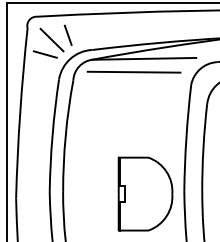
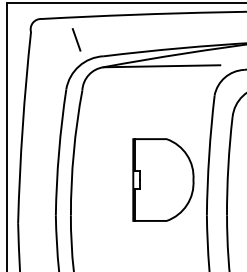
line: (52, 39) -> (58, 44), removed
line: (44, 54) -> (50, 61), removed
line: (134, 71) -> (150, 80), removed
part: (145, 193) -> (163, 179), moved

